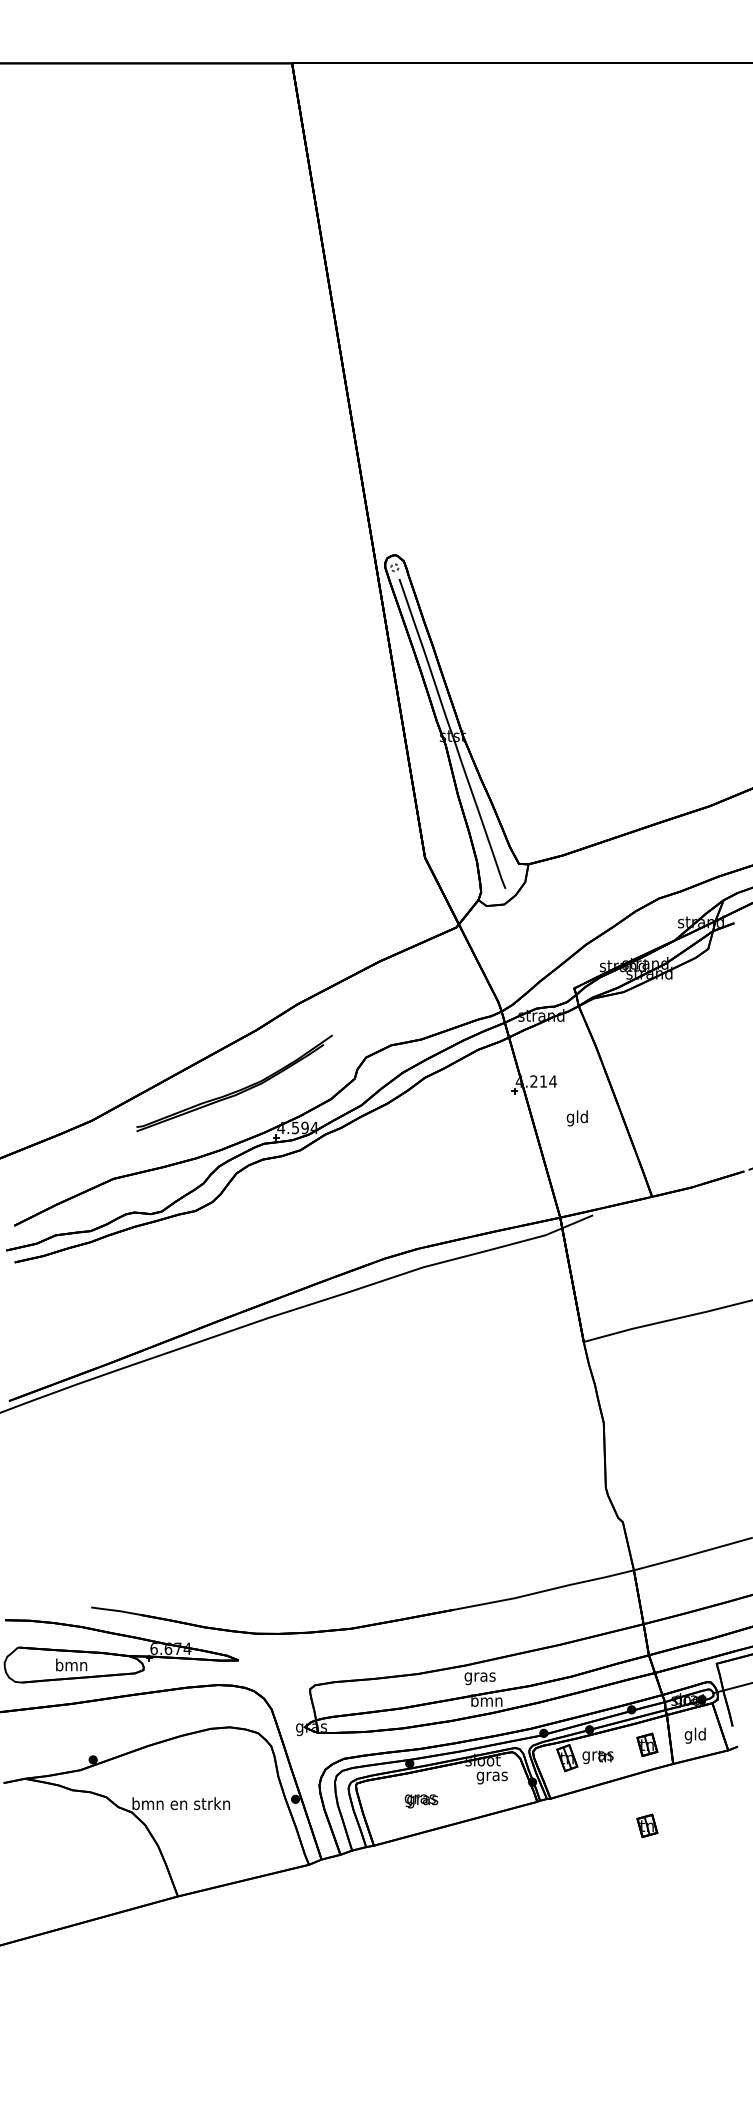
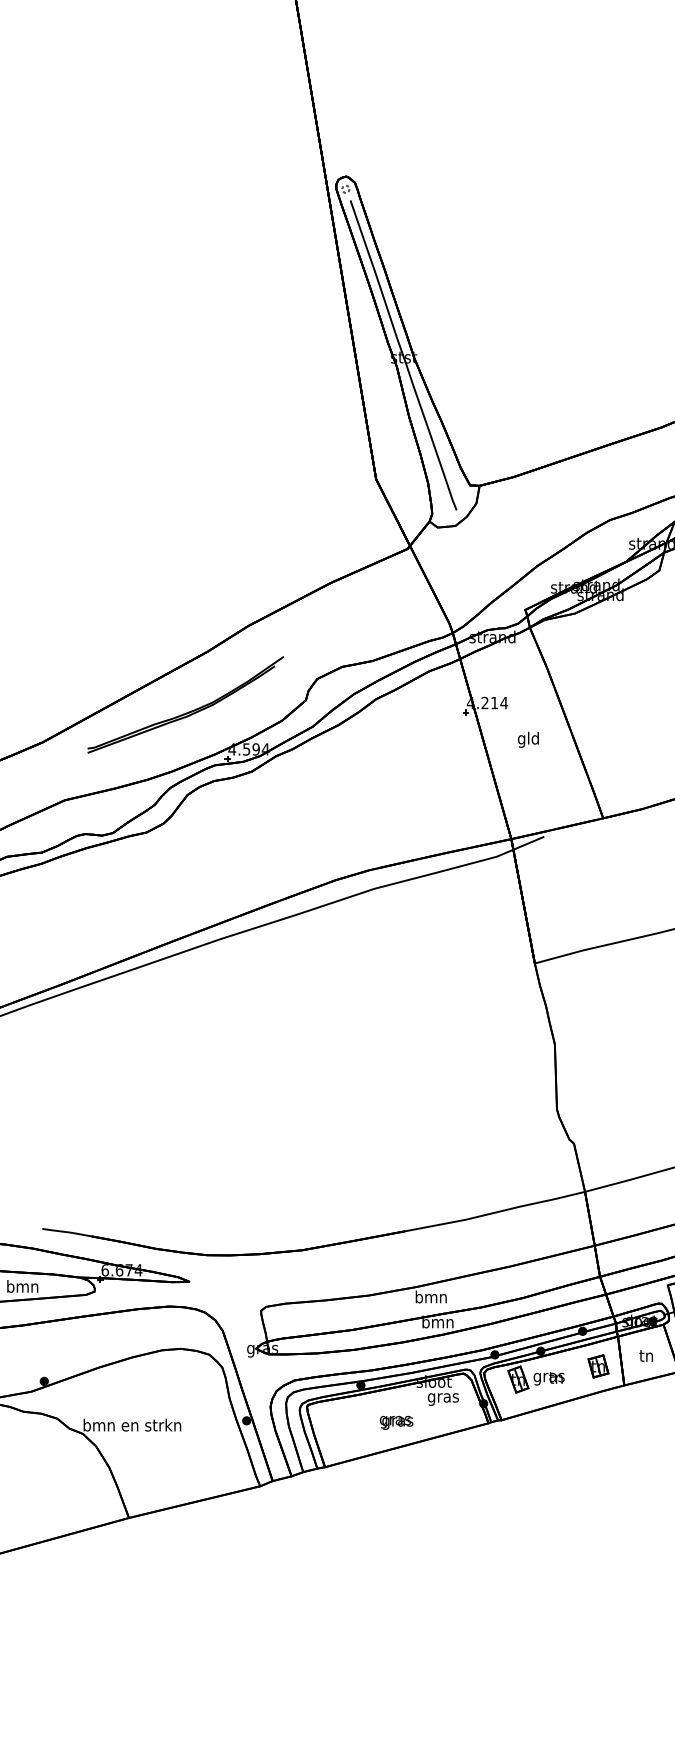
text: (479, 1677) -> (430, 1299), gras -> bmn
text: (694, 1735) -> (645, 1357), gld -> tn
text: (421, 1801) -> (396, 1423), moved
part: (647, 1825) -> (598, 1447), removed

